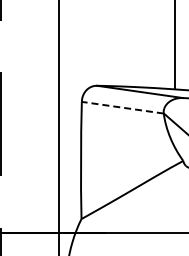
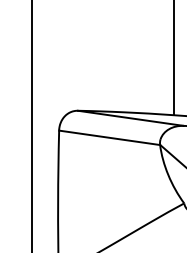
line: (122, 107) -> (109, 137), dashed -> solid

